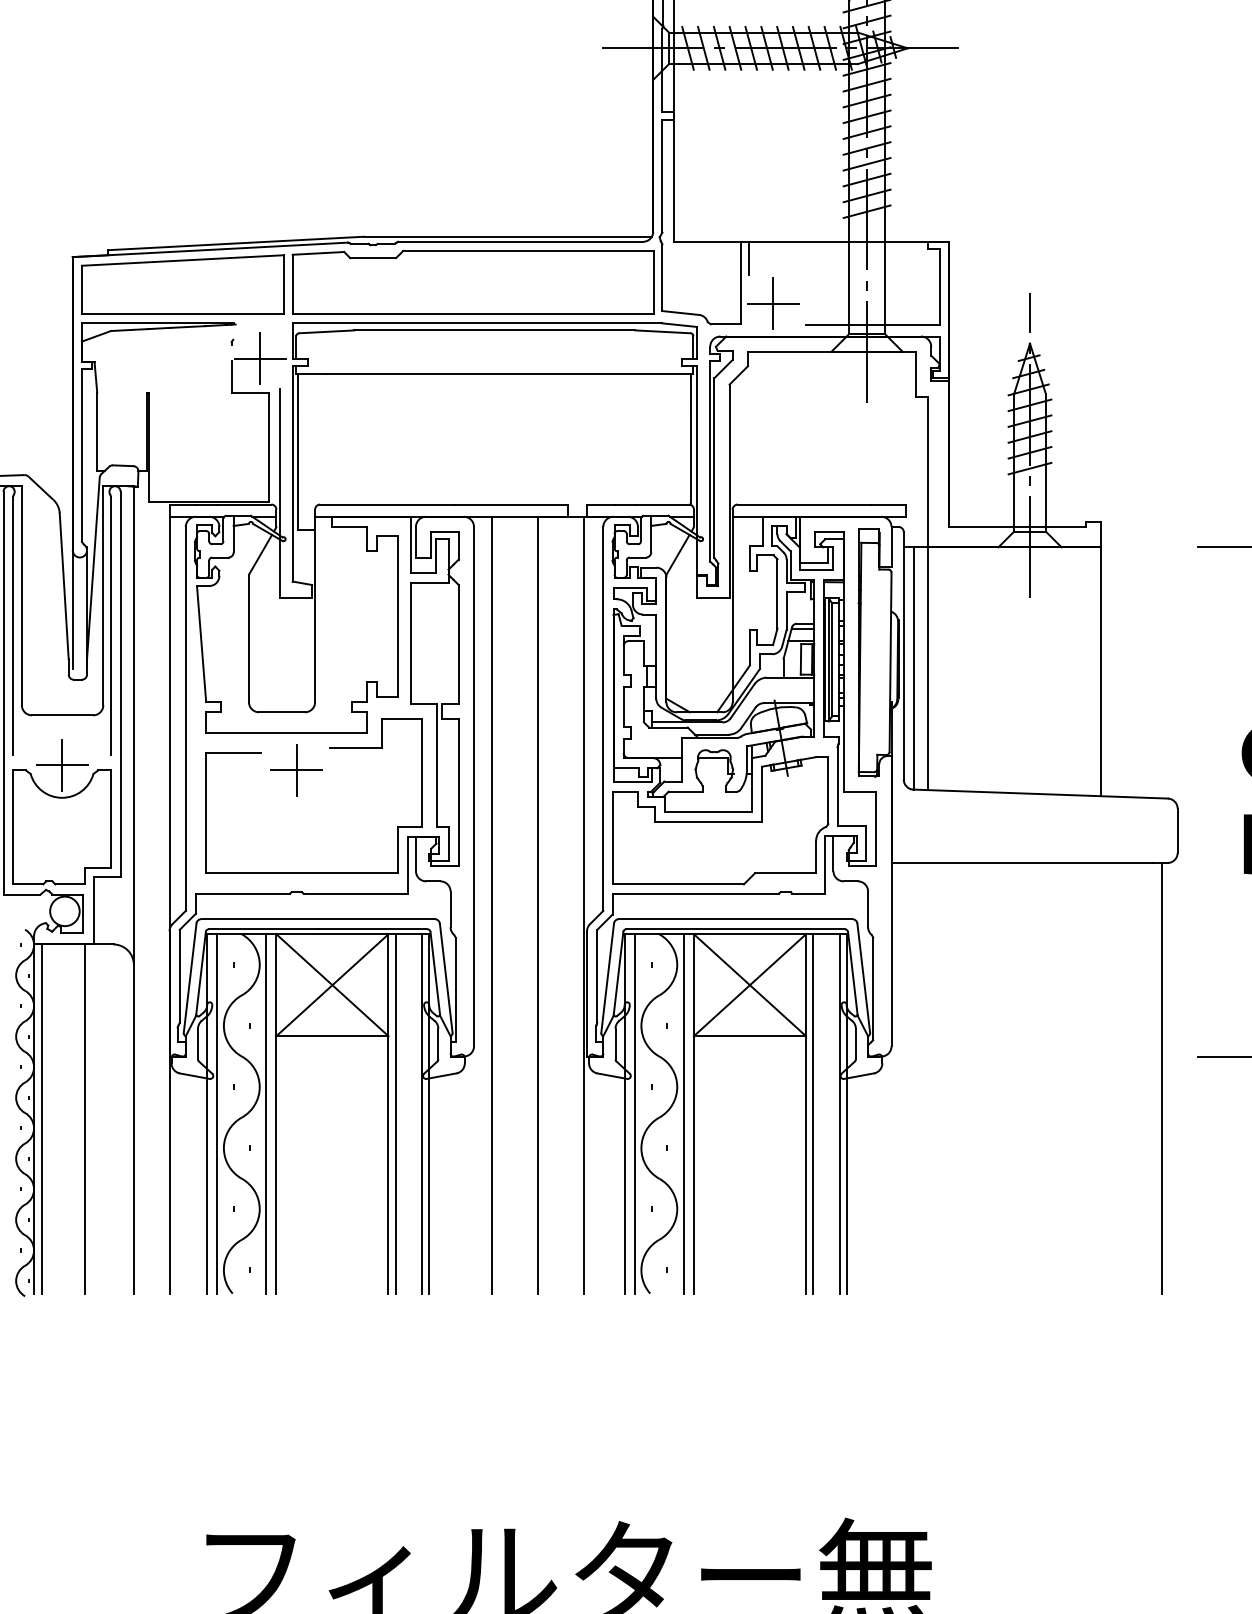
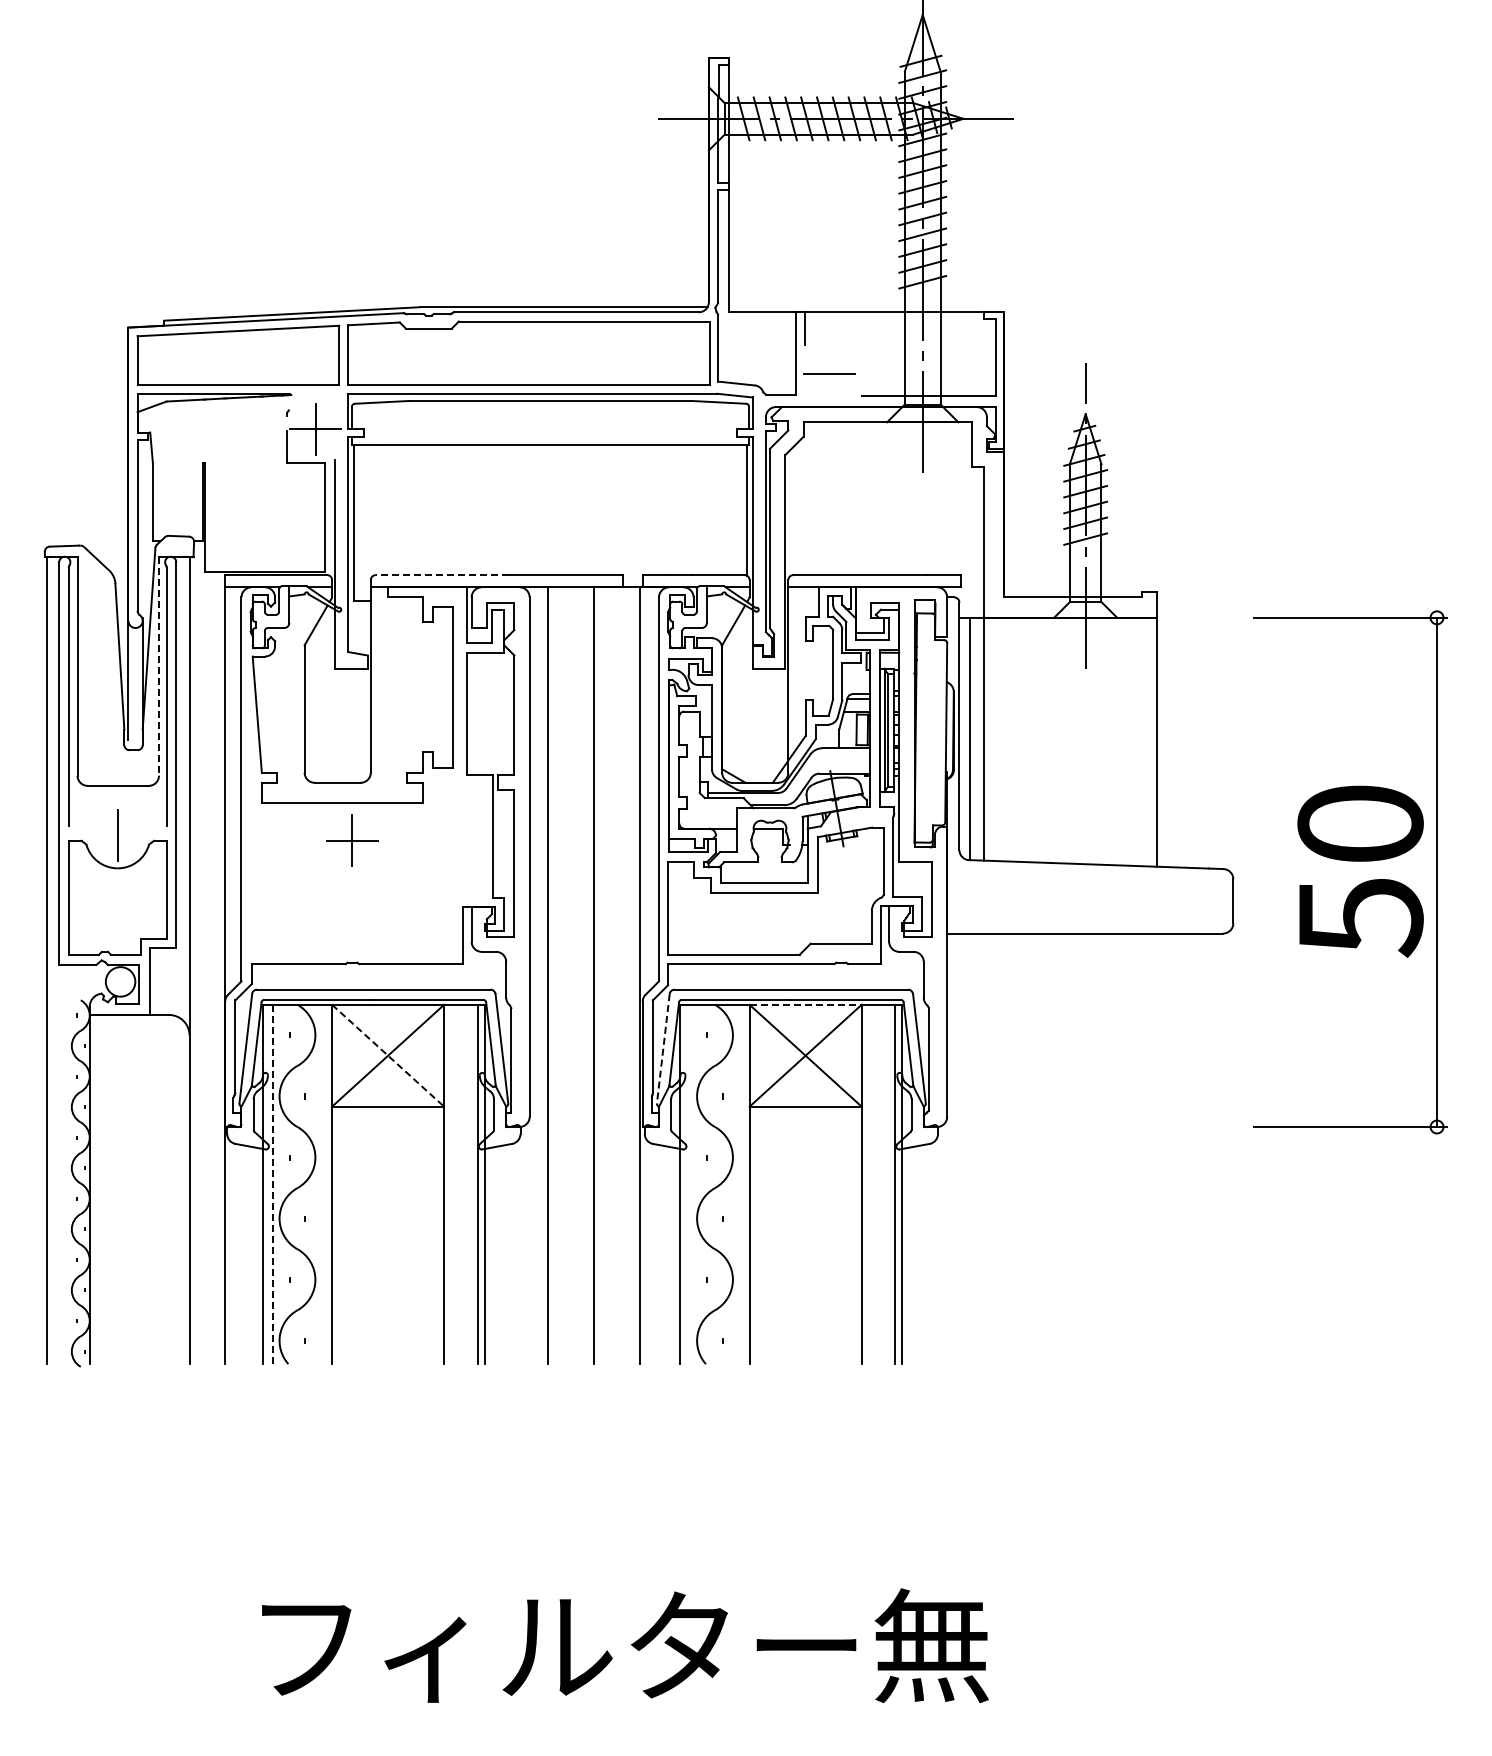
line: (773, 303) -> (829, 374), removed
line: (386, 504) -> (442, 575), solid -> dashed
line: (103, 595) -> (159, 666), solid -> dashed
part: (329, 747) -> (385, 818), removed
line: (61, 764) -> (117, 835), removed
line: (750, 933) -> (806, 1004), solid -> dashed
line: (607, 978) -> (663, 1049), solid -> dashed
line: (332, 984) -> (388, 1055), solid -> dashed
line: (1162, 1077) -> (1218, 1148), removed
line: (217, 1113) -> (273, 1184), solid -> dashed
line: (265, 1113) -> (321, 1184), removed
line: (395, 1113) -> (451, 1184), removed
line: (634, 1113) -> (690, 1184), removed
line: (683, 1113) -> (739, 1184), removed
line: (812, 1113) -> (868, 1184), removed
line: (41, 1118) -> (97, 1189), removed
line: (84, 1118) -> (140, 1189), removed

